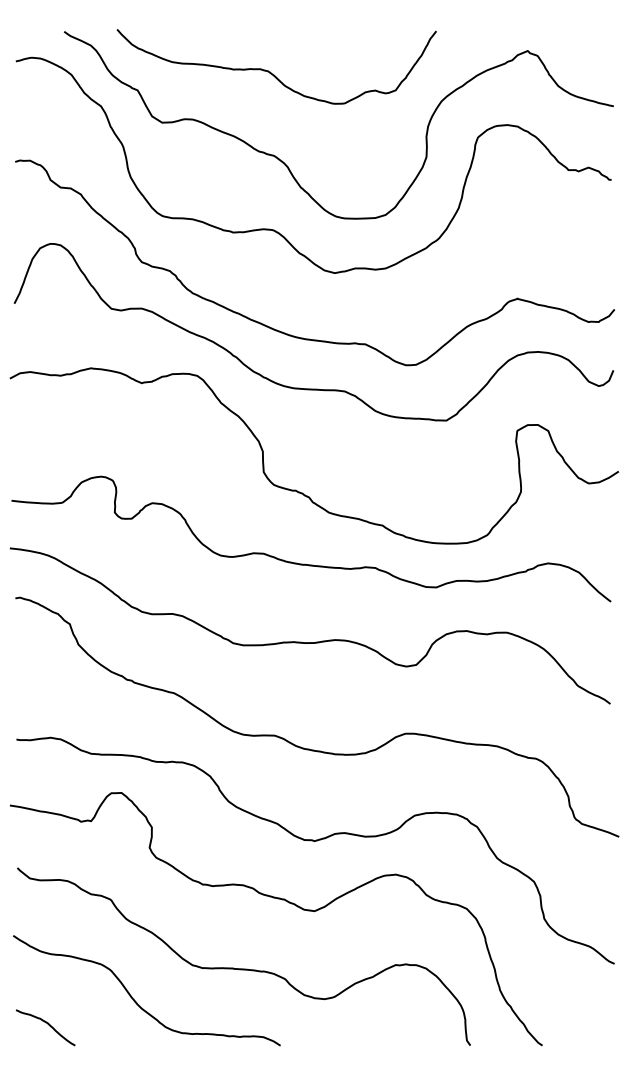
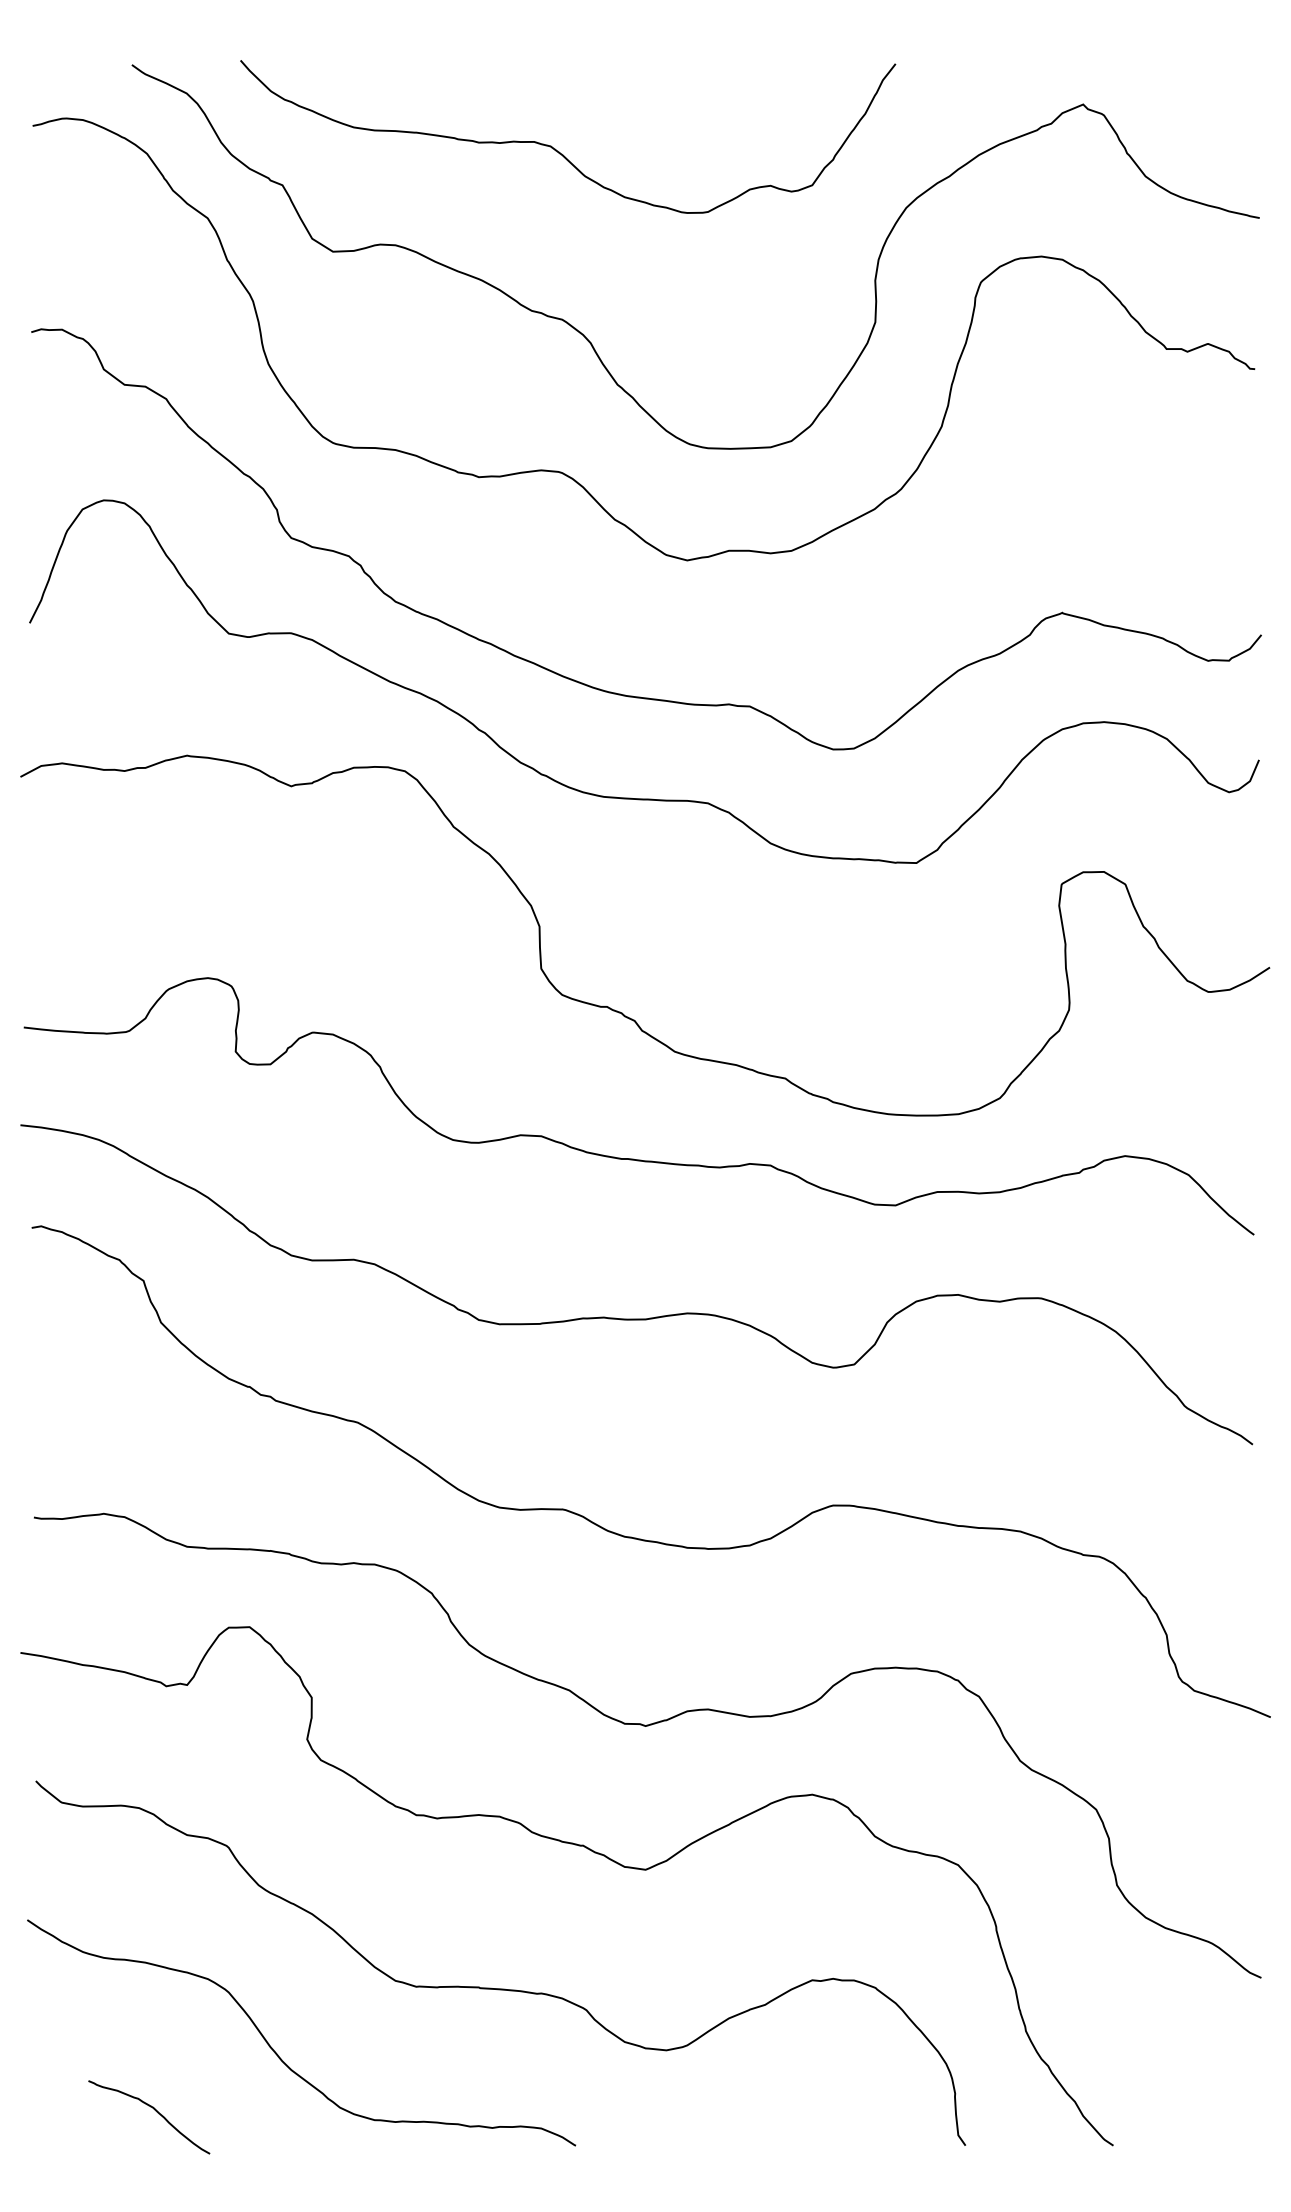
curve: (47, 1024) -> (152, 2110), moved

